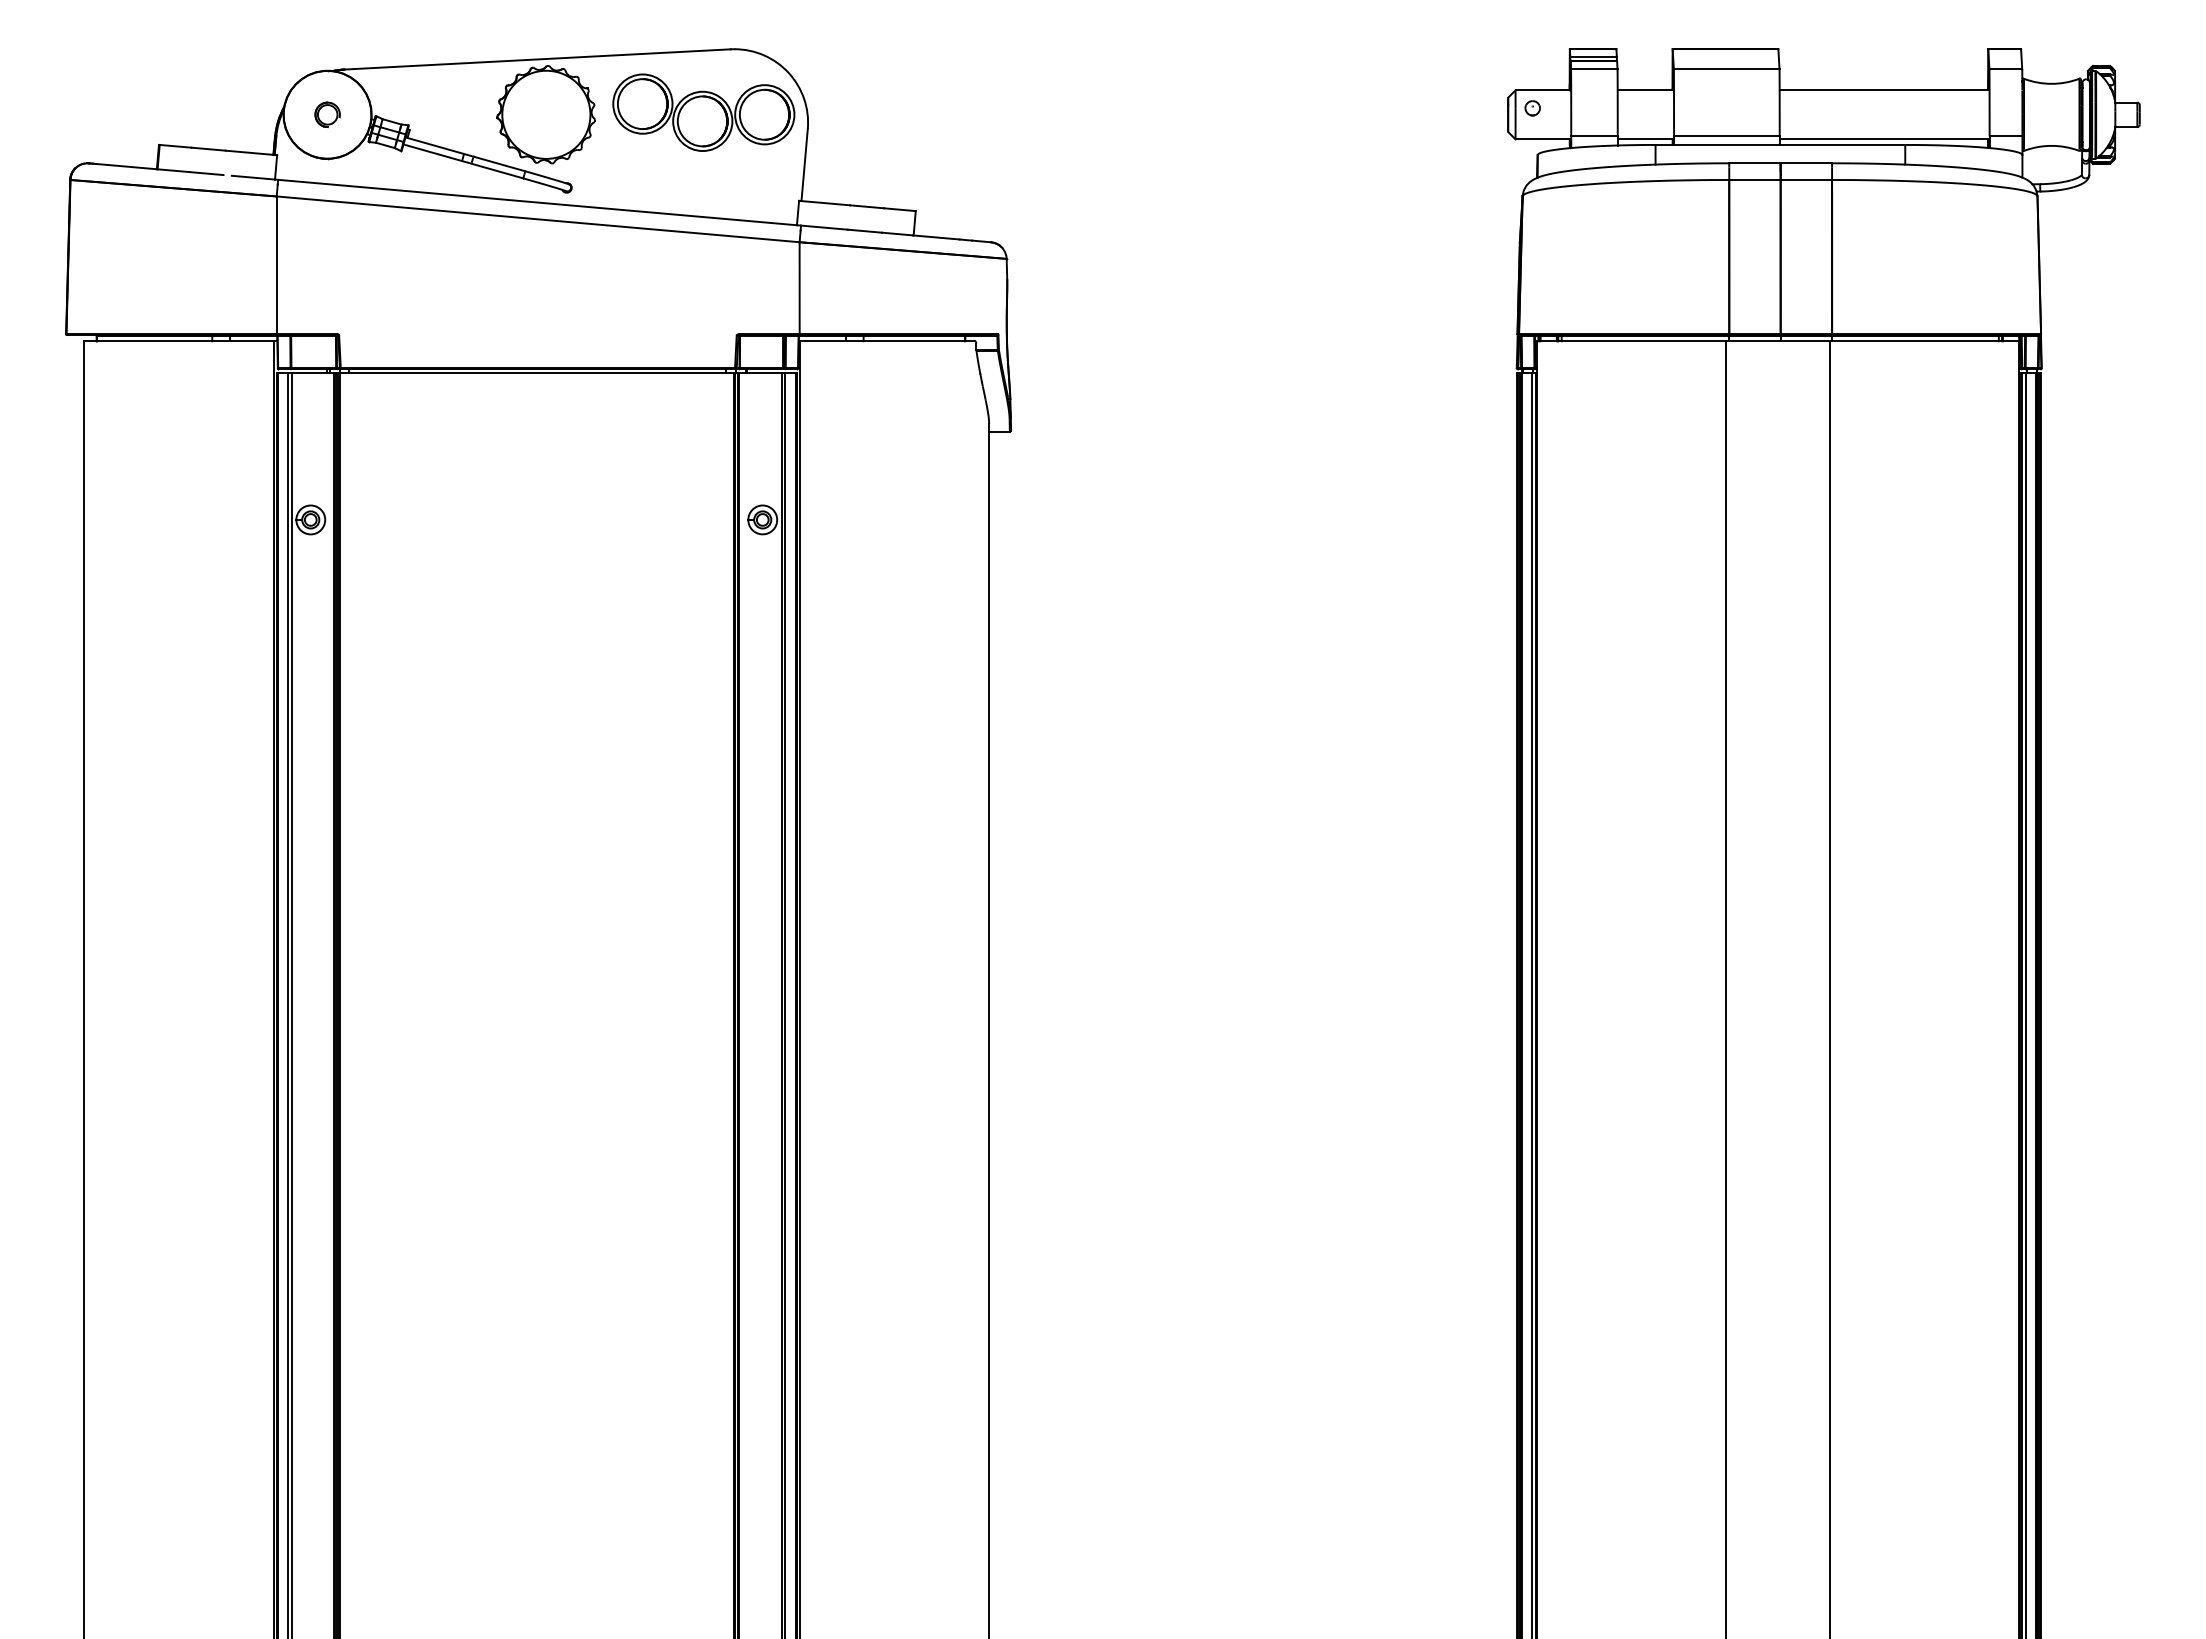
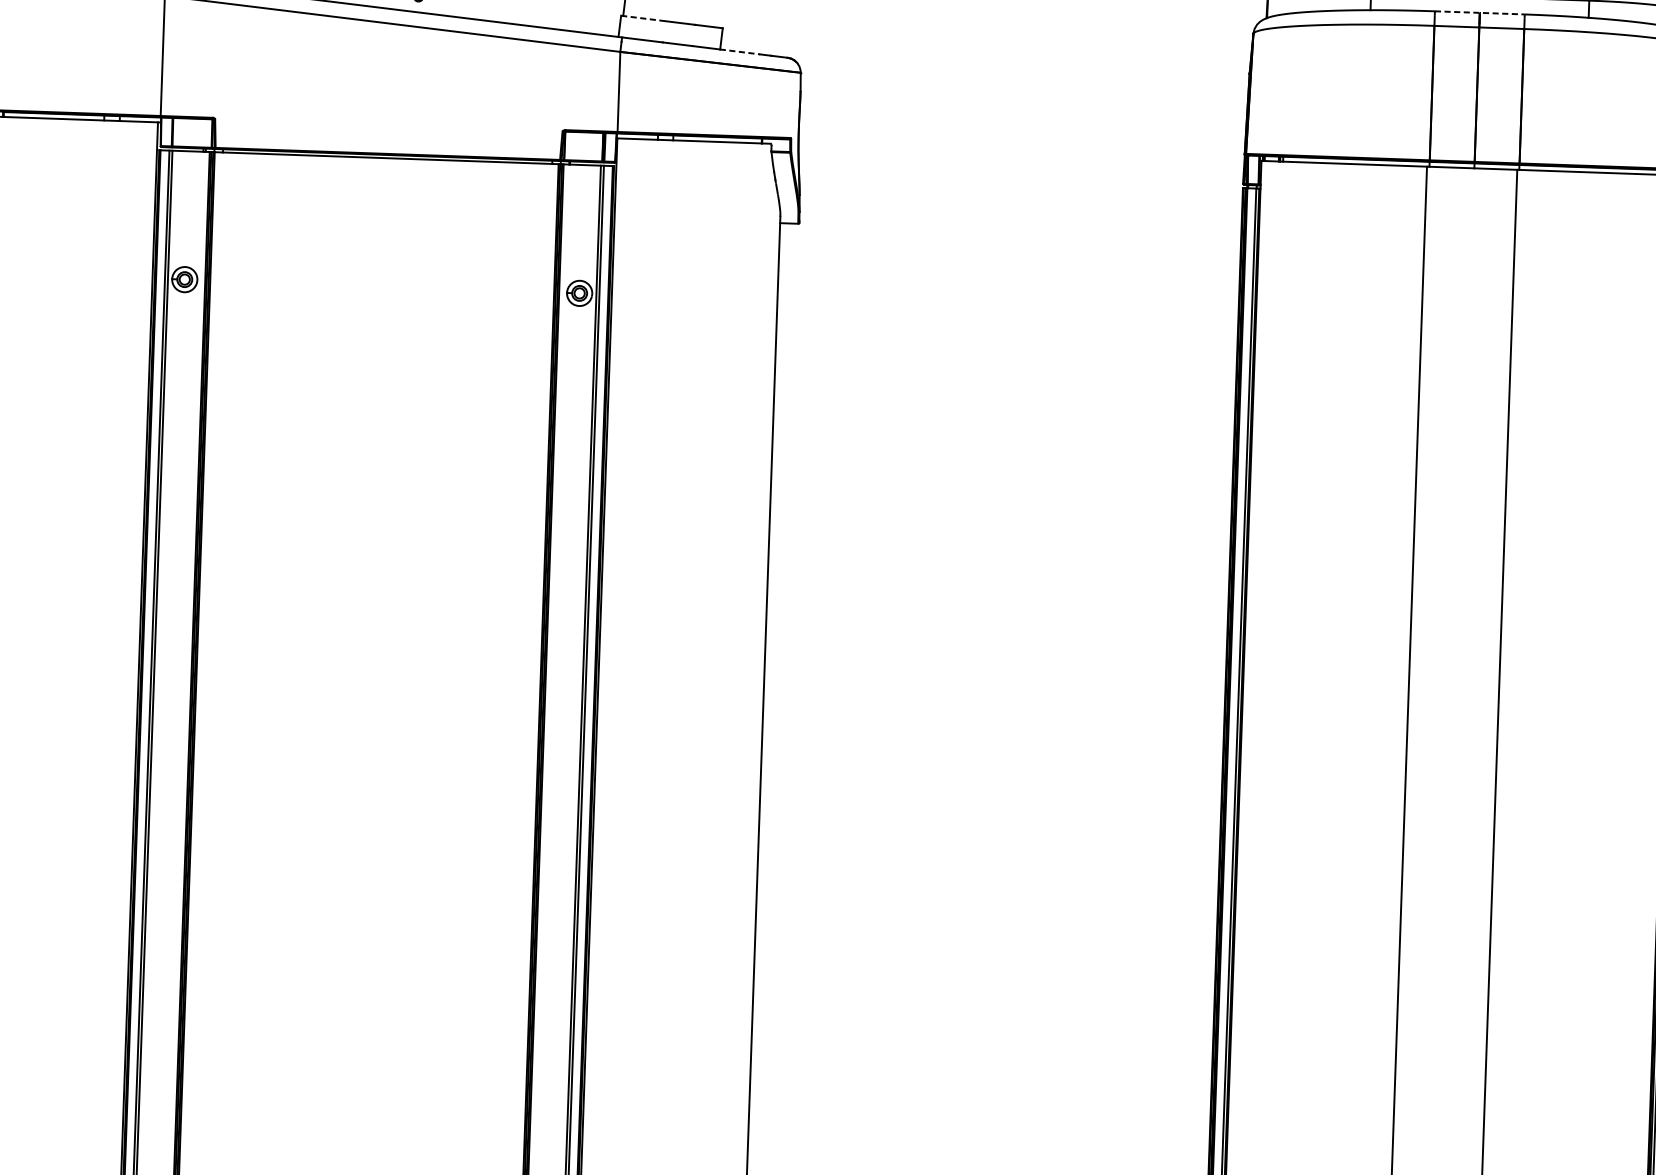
line: (1781, 163) -> (1480, 13), solid -> dashed
line: (824, 203) -> (643, 18), solid -> dashed
line: (936, 237) -> (740, 51), solid -> dashed

